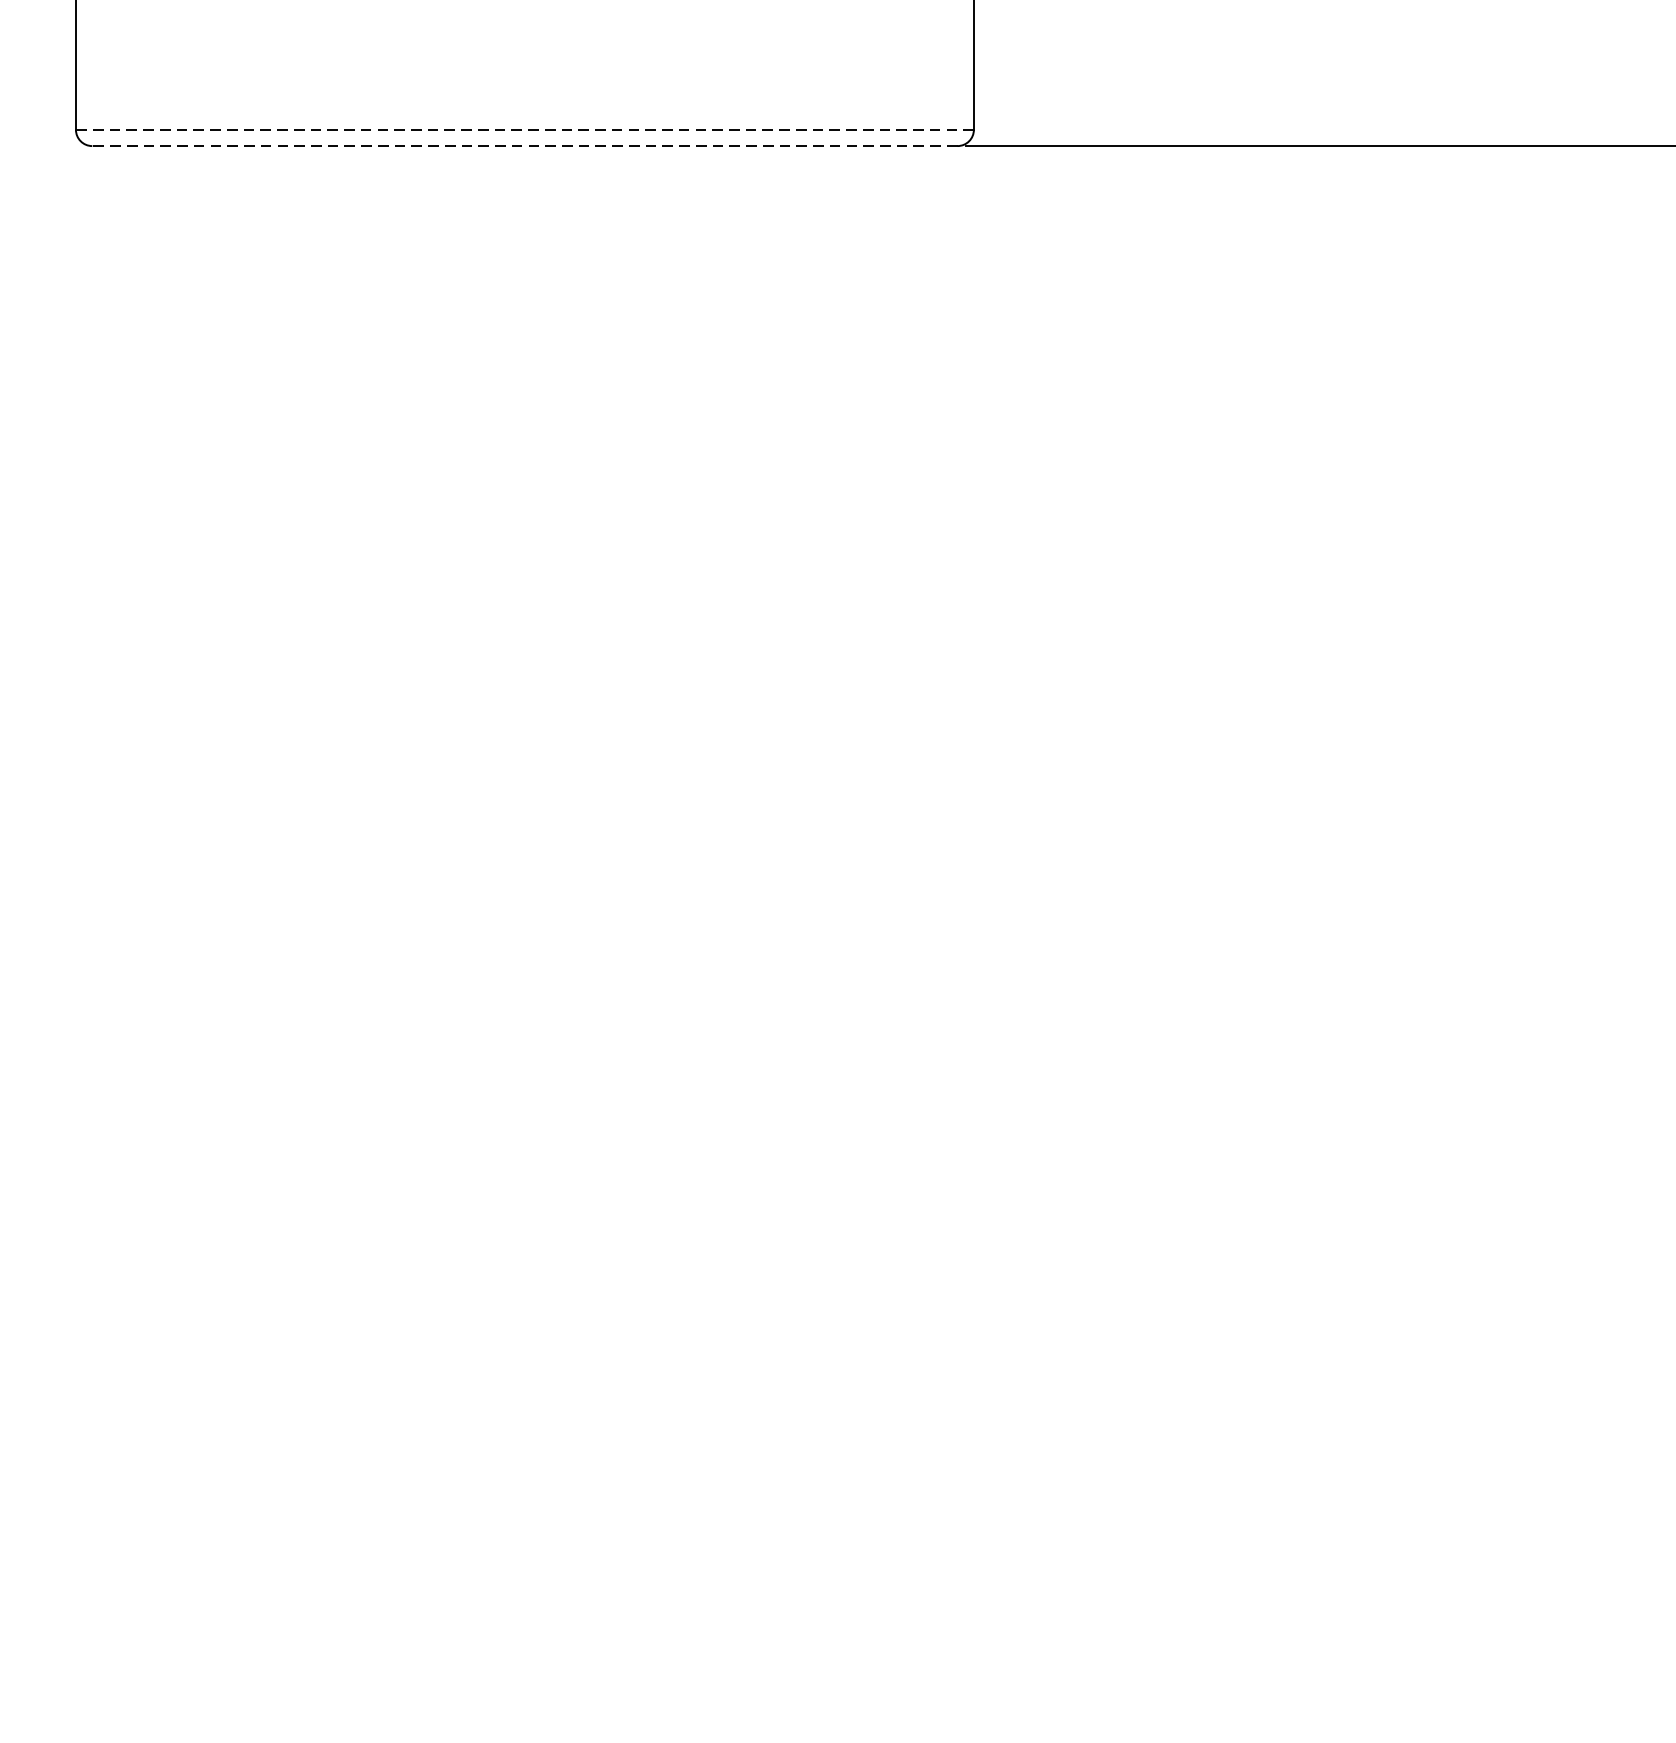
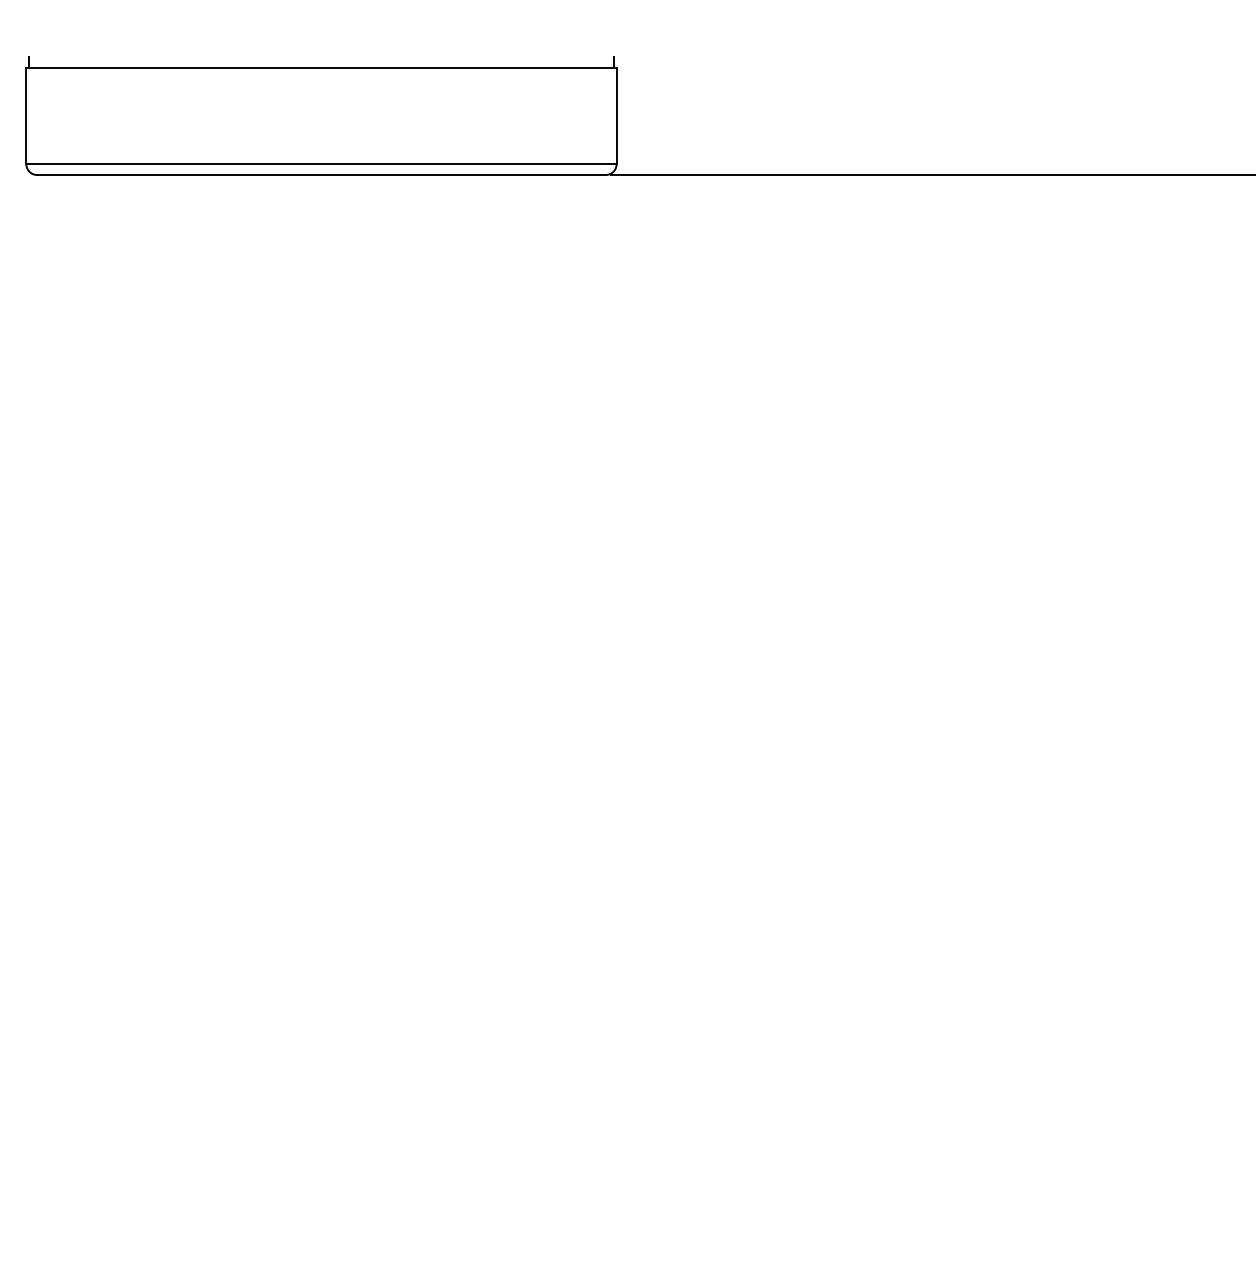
line: (523, 130) -> (320, 164), dashed -> solid
line: (523, 146) -> (320, 175), dashed -> solid

